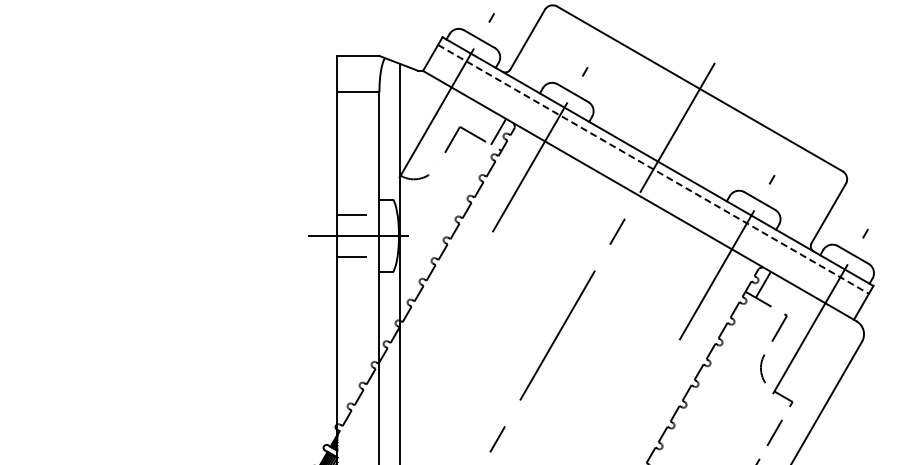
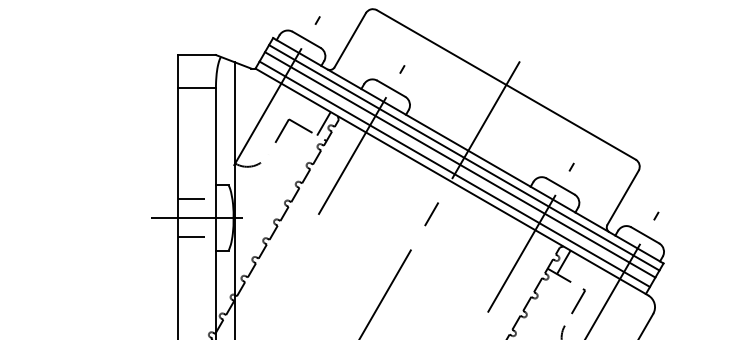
line: (653, 169) -> (464, 157), dashed -> solid
line: (648, 176) -> (459, 164), added
line: (642, 187) -> (454, 174), added

